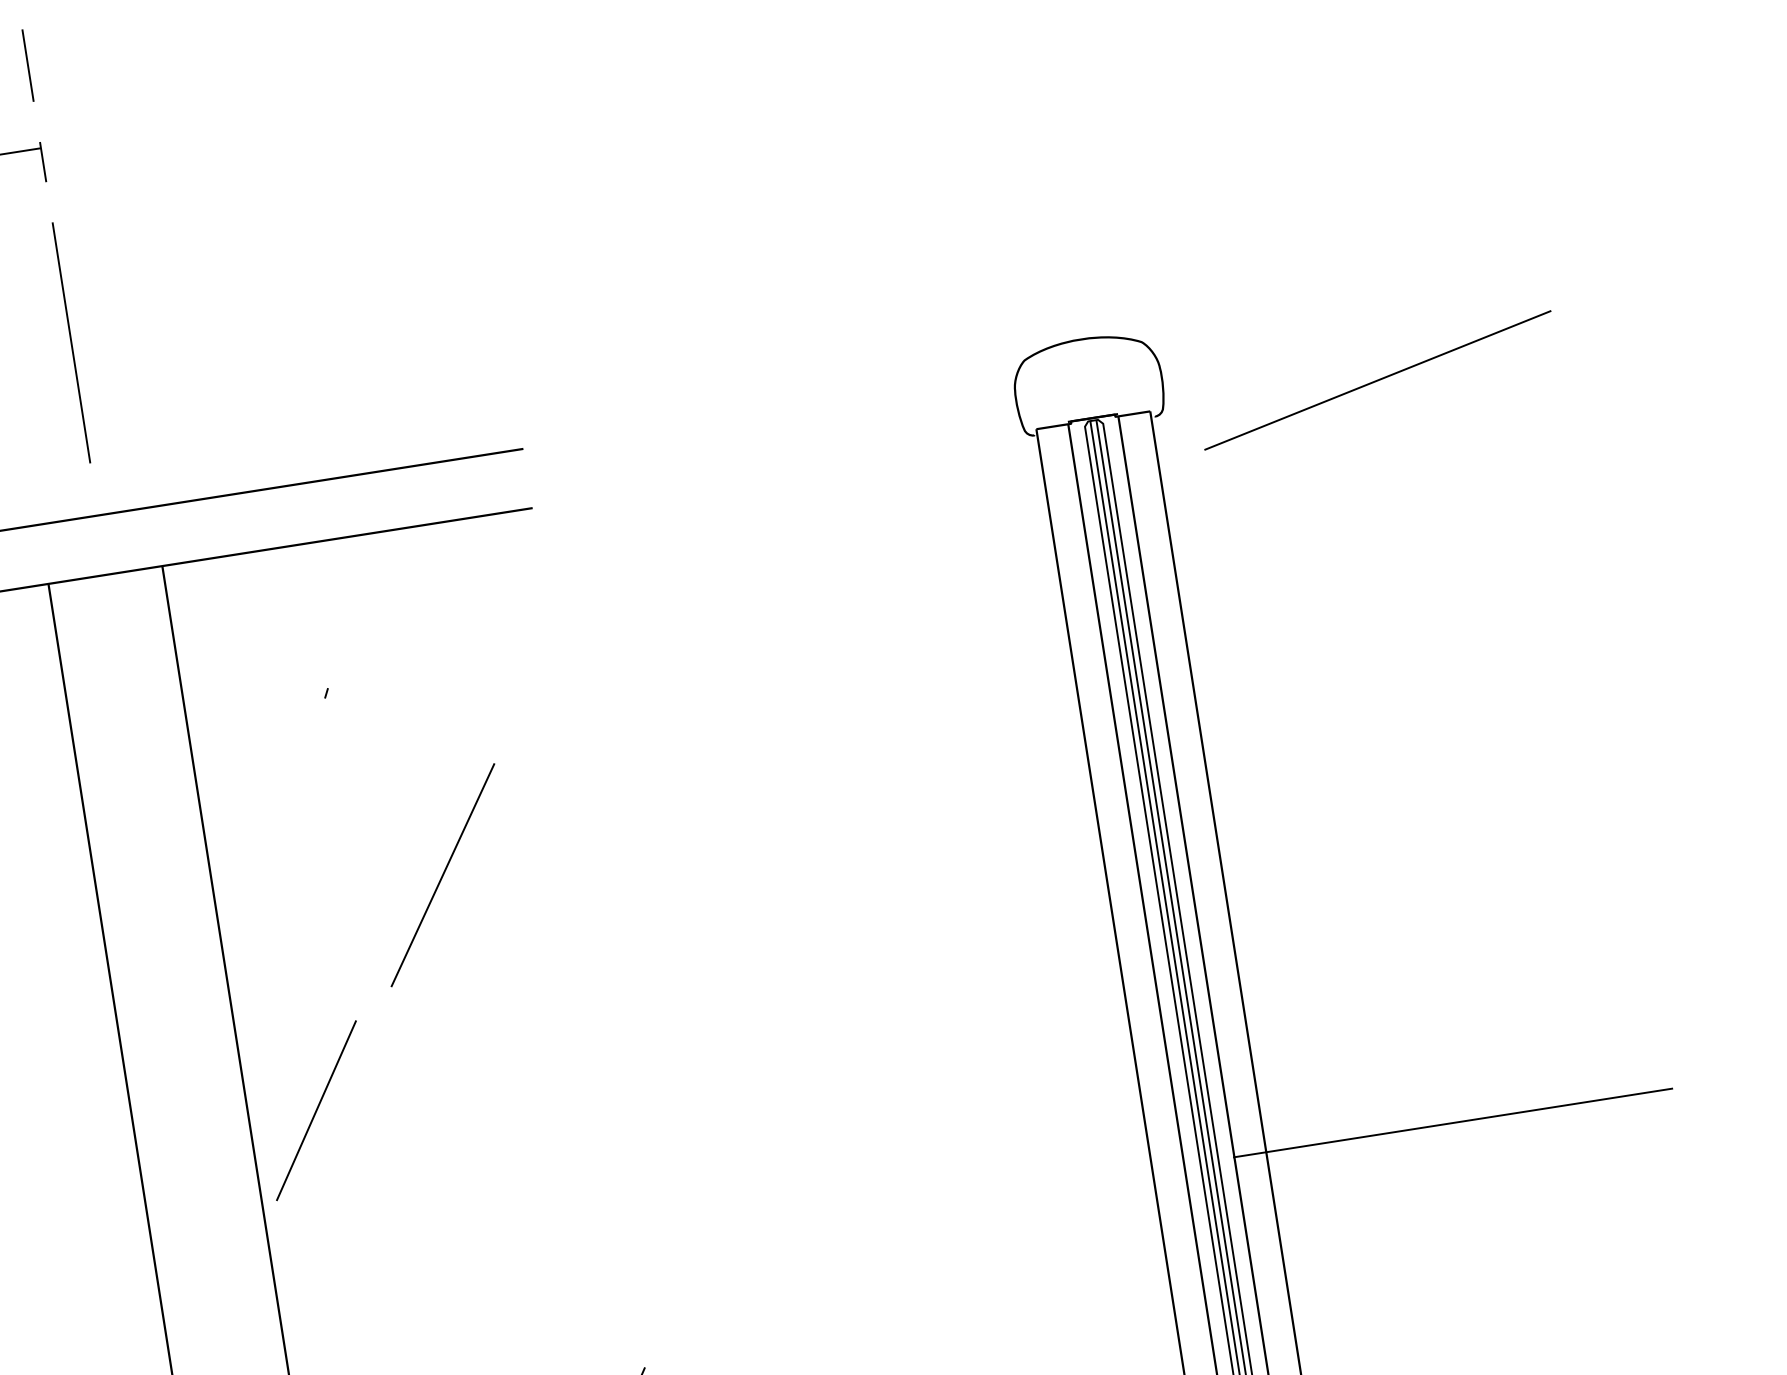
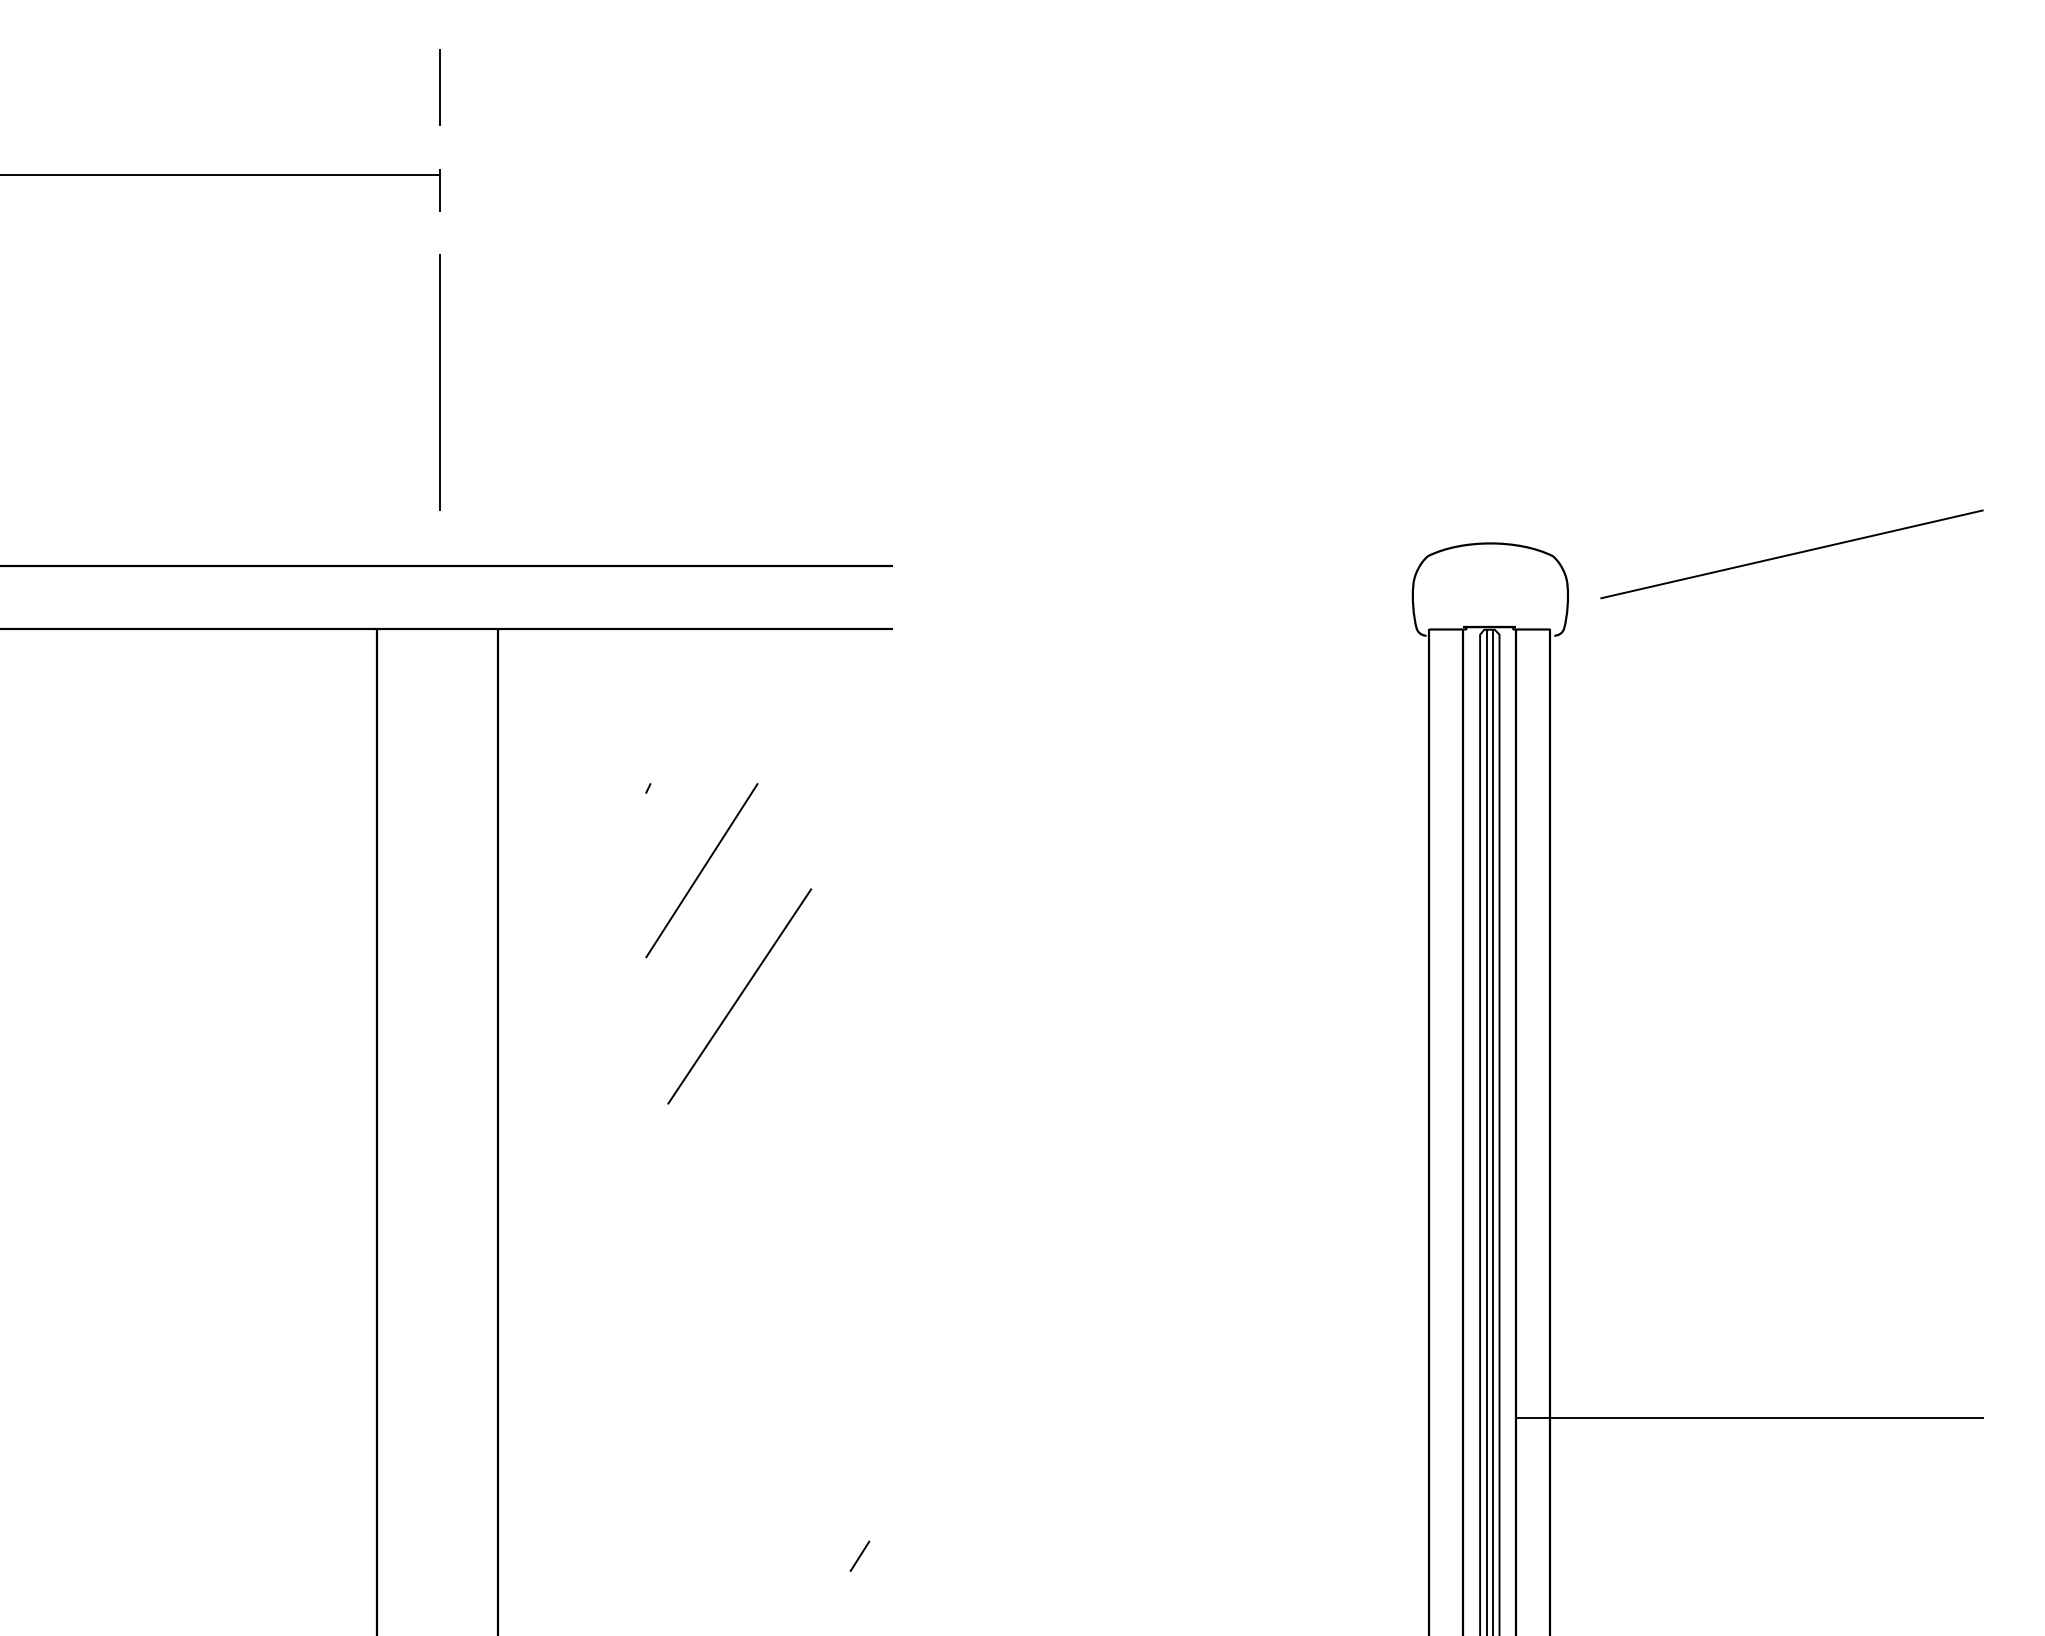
line: (1377, 380) -> (1791, 554), moved
line: (316, 1110) -> (701, 870), moved

